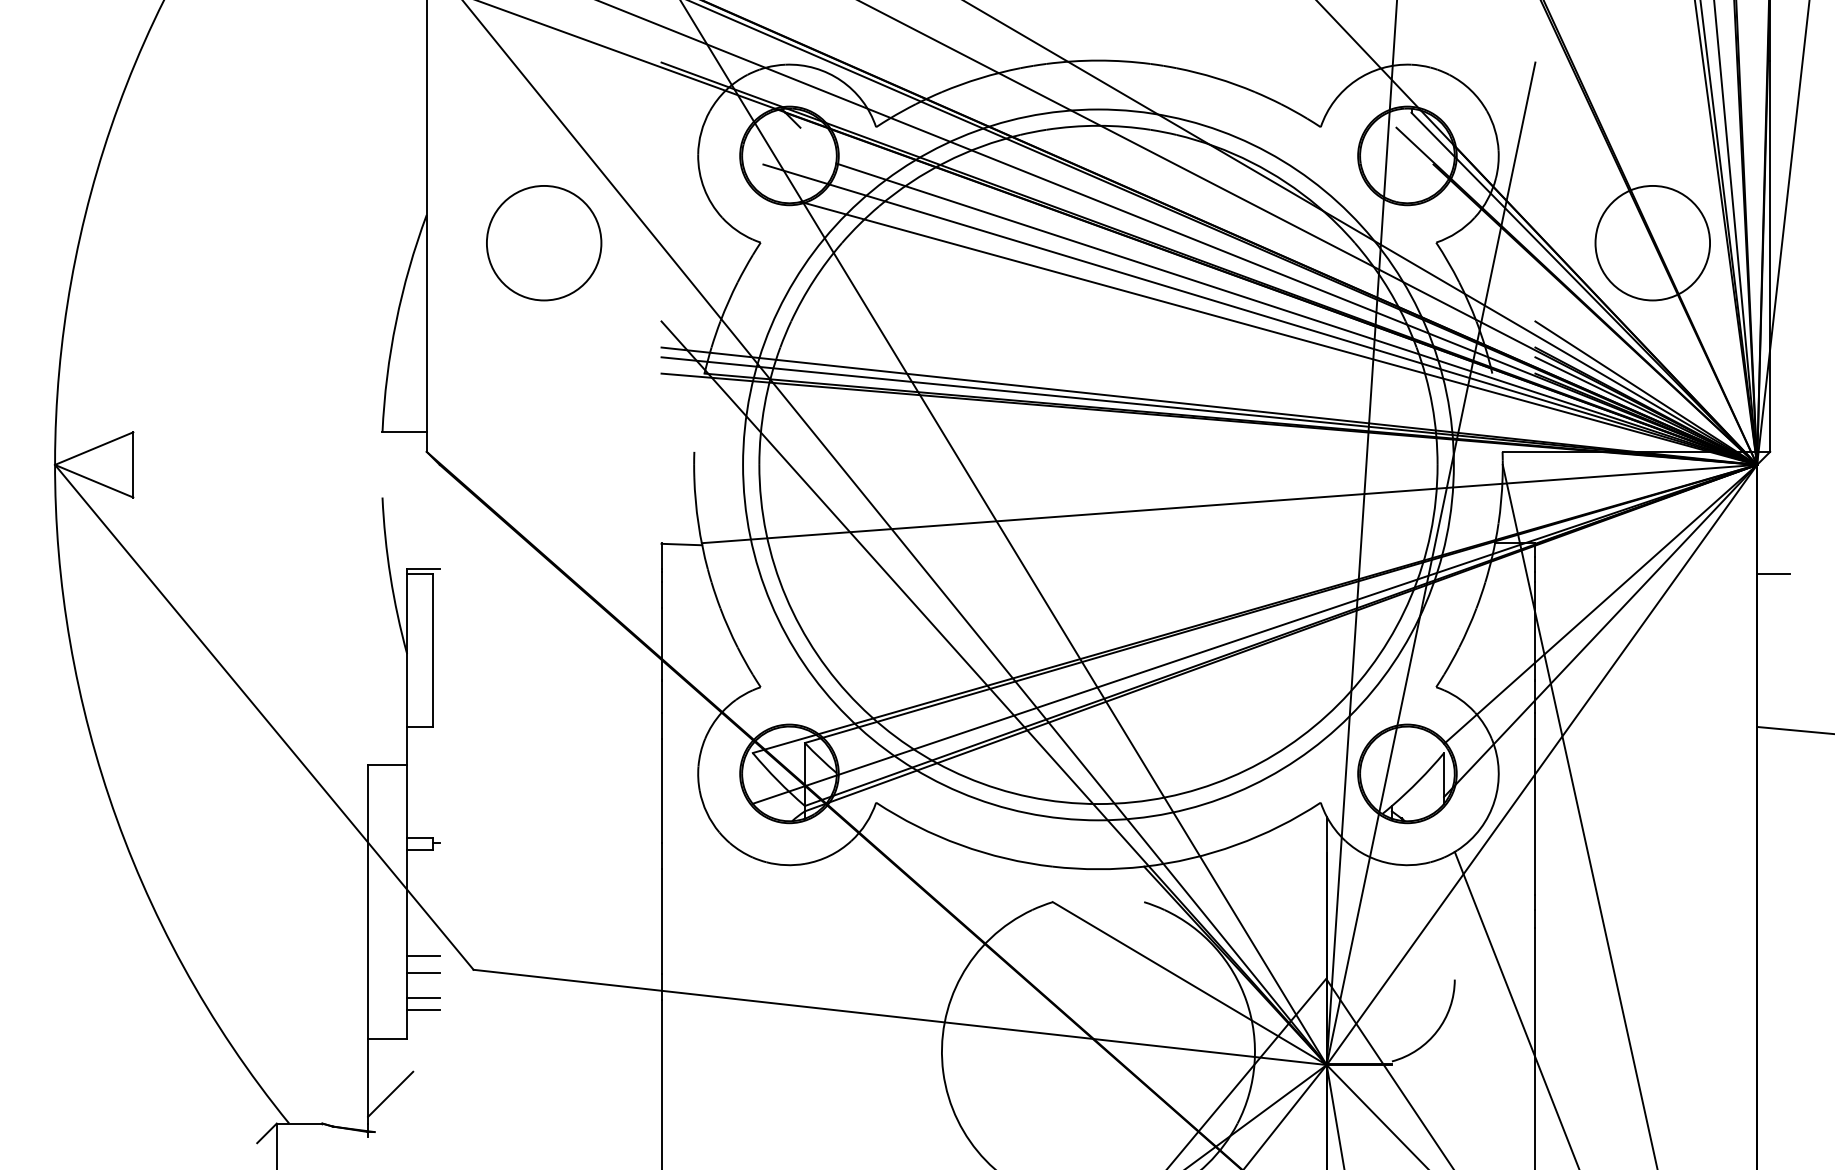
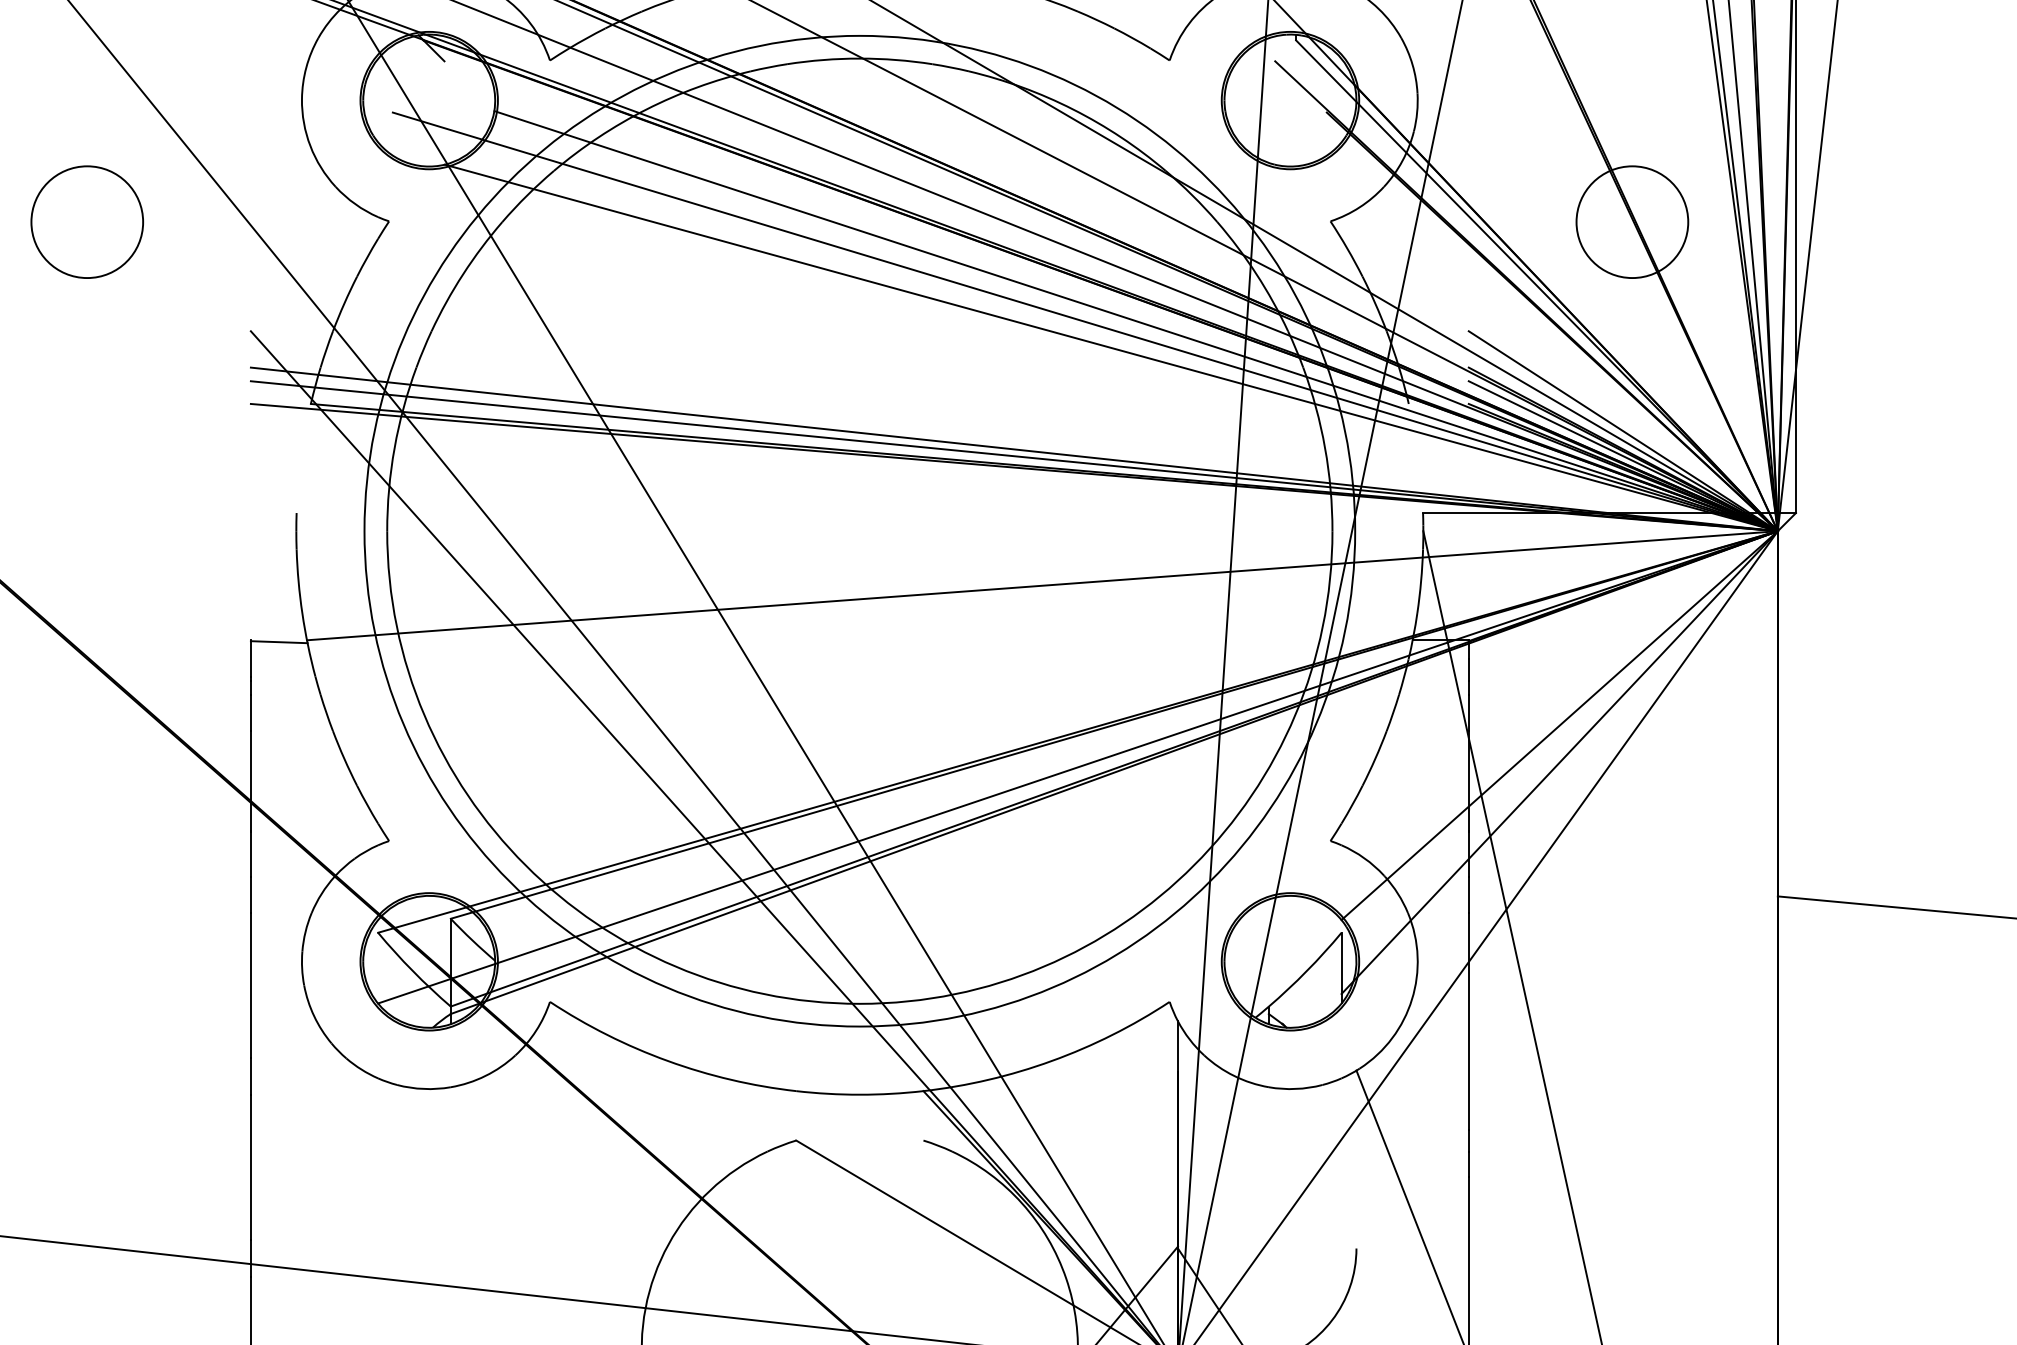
circle: (543, 242) -> (86, 221), size x0.7
circle: (1652, 242) -> (1631, 221), size x0.7
line: (1773, 573) -> (1800, 682), removed

